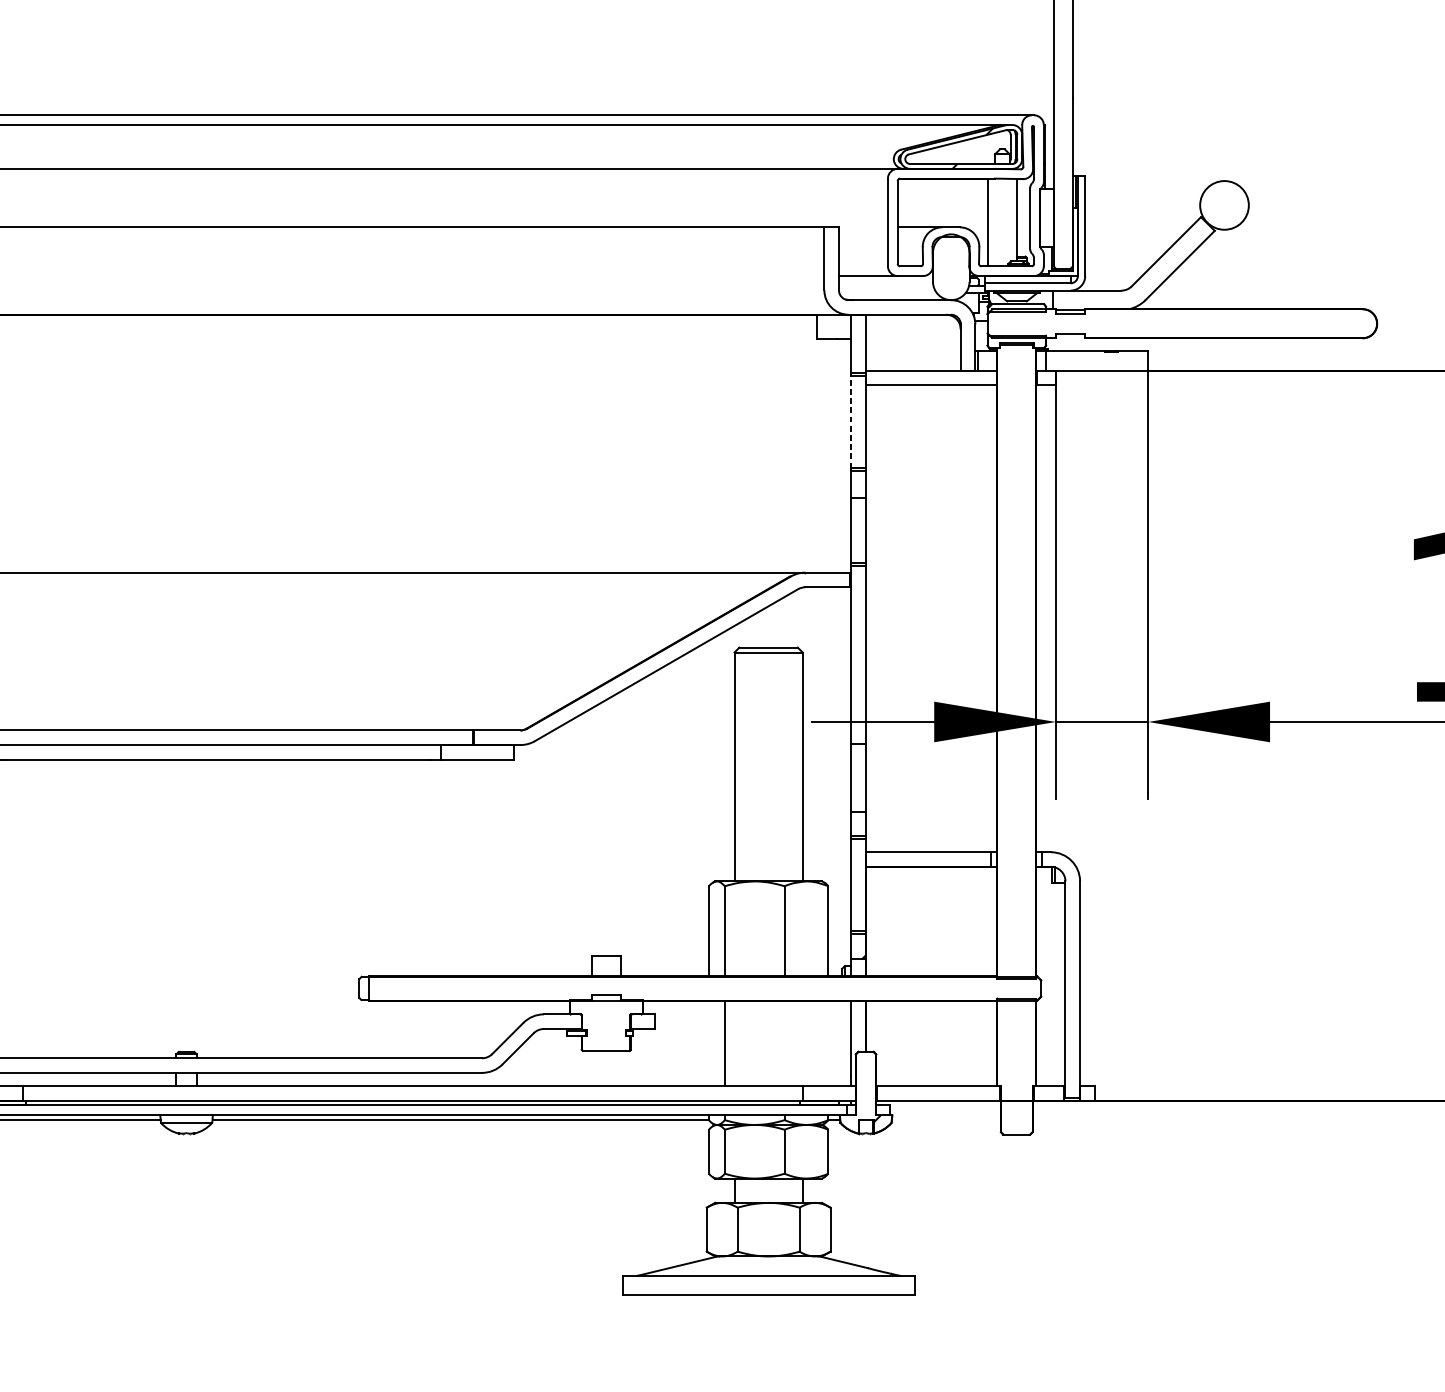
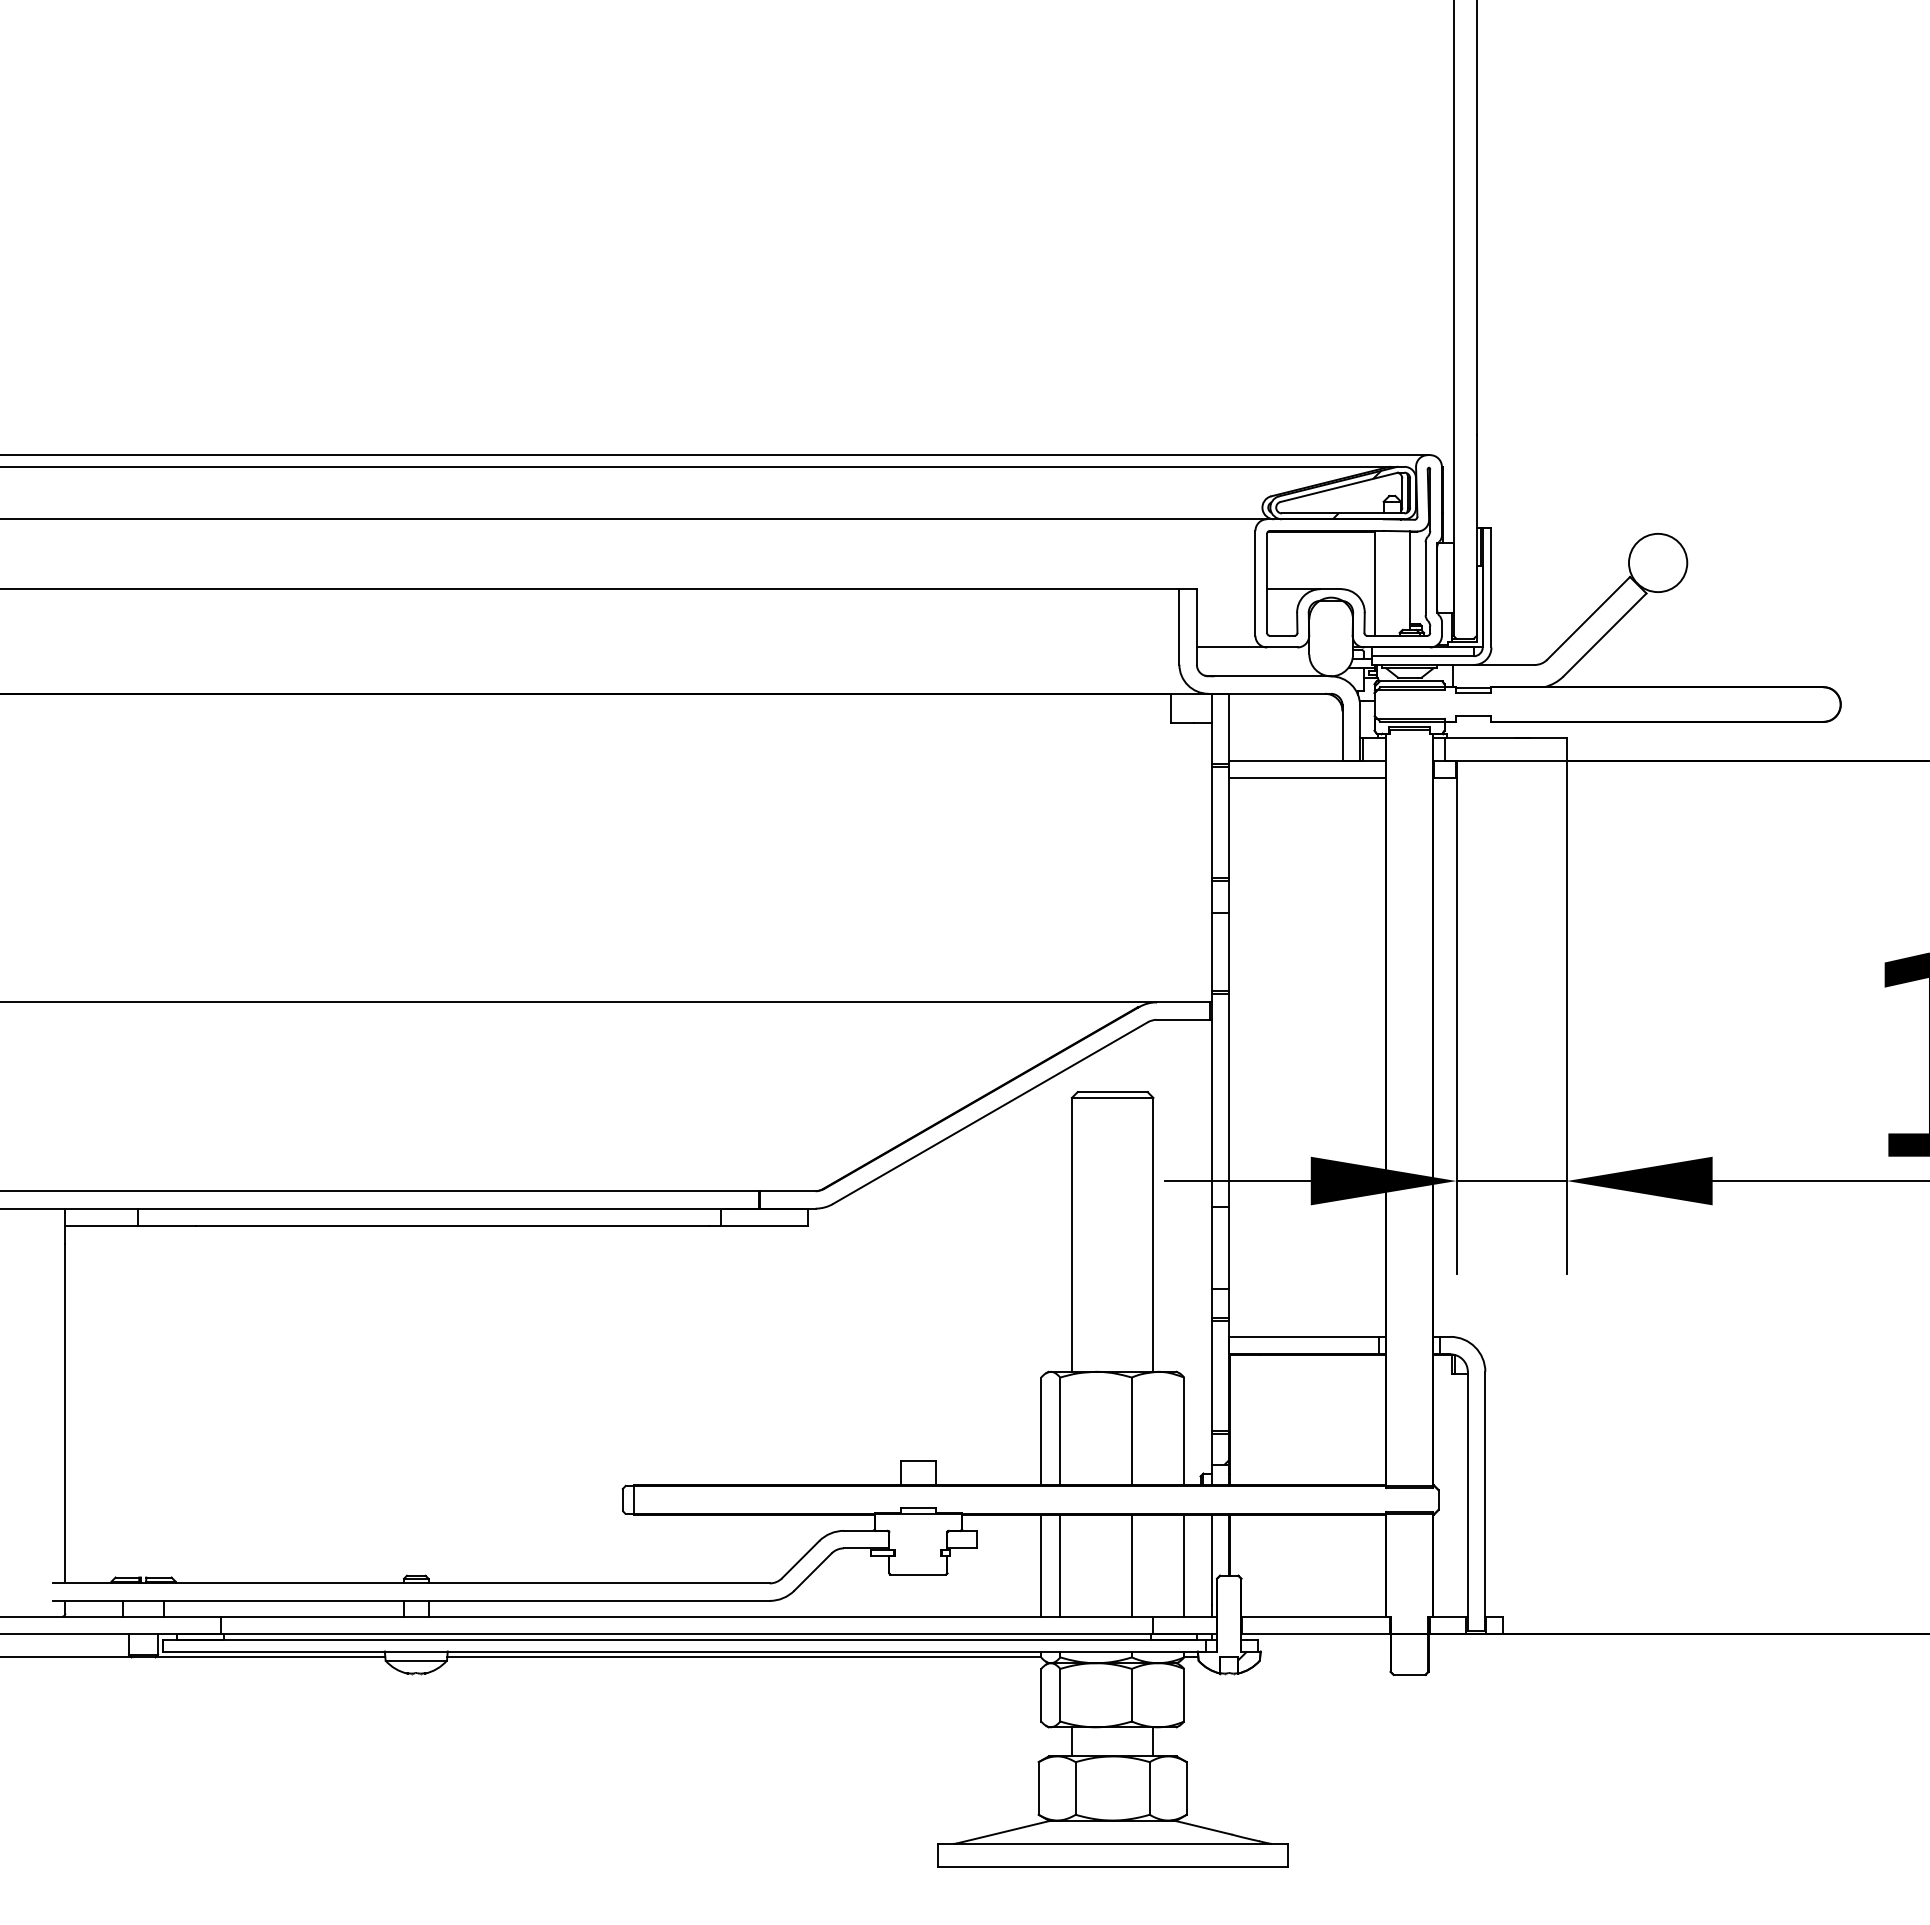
line: (851, 421) -> (1211, 821), dashed -> solid
line: (709, 1043) -> (1041, 1565), added
line: (784, 1043) -> (1131, 1565), added
line: (828, 1043) -> (1184, 1565), added

